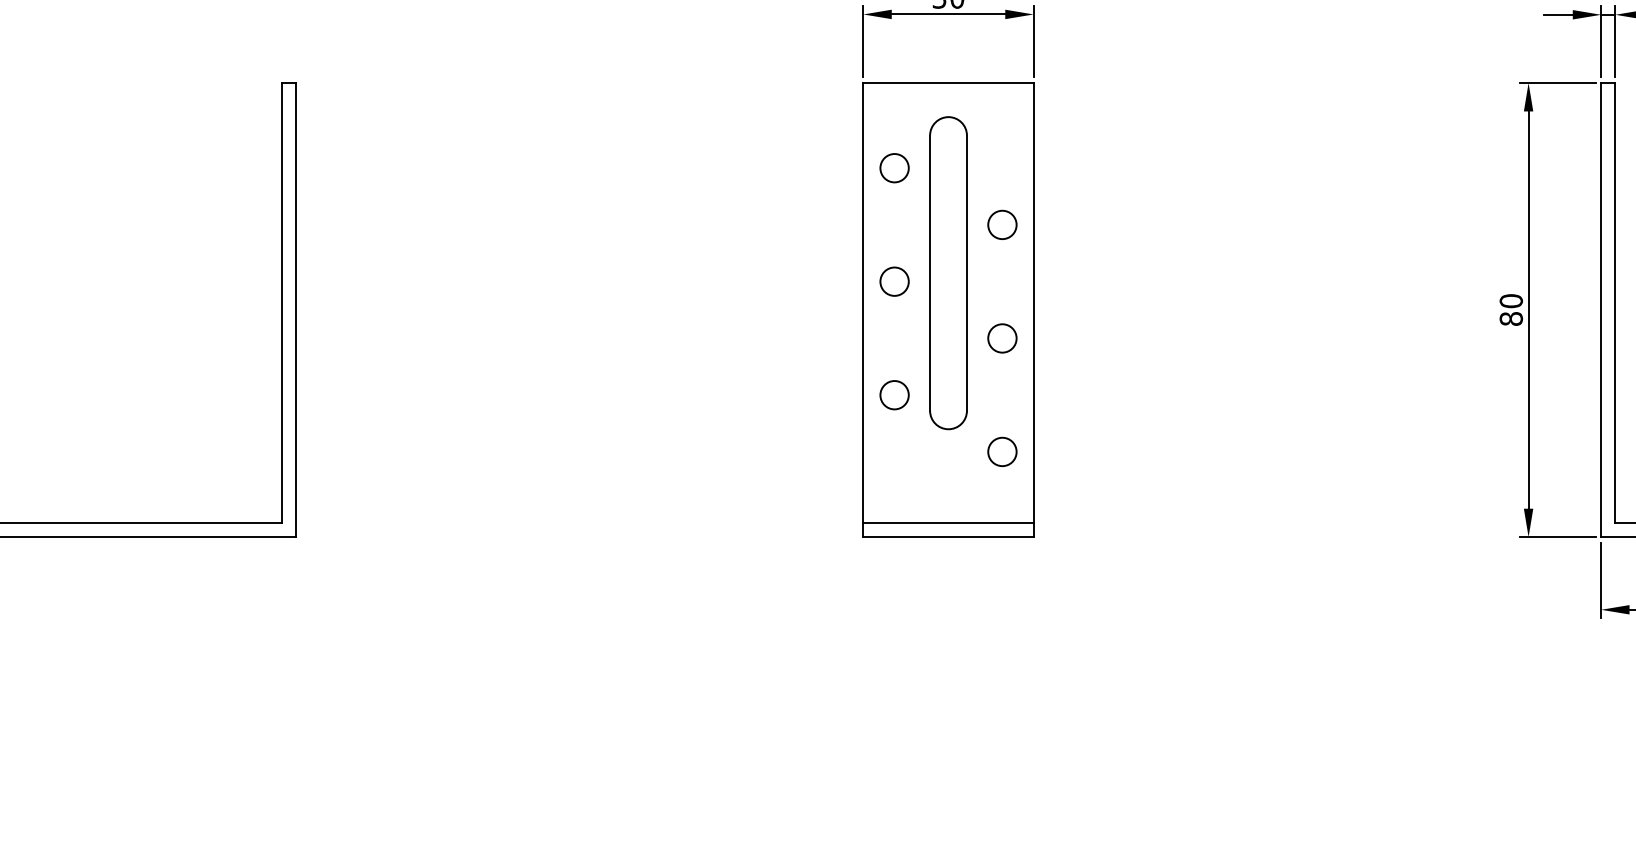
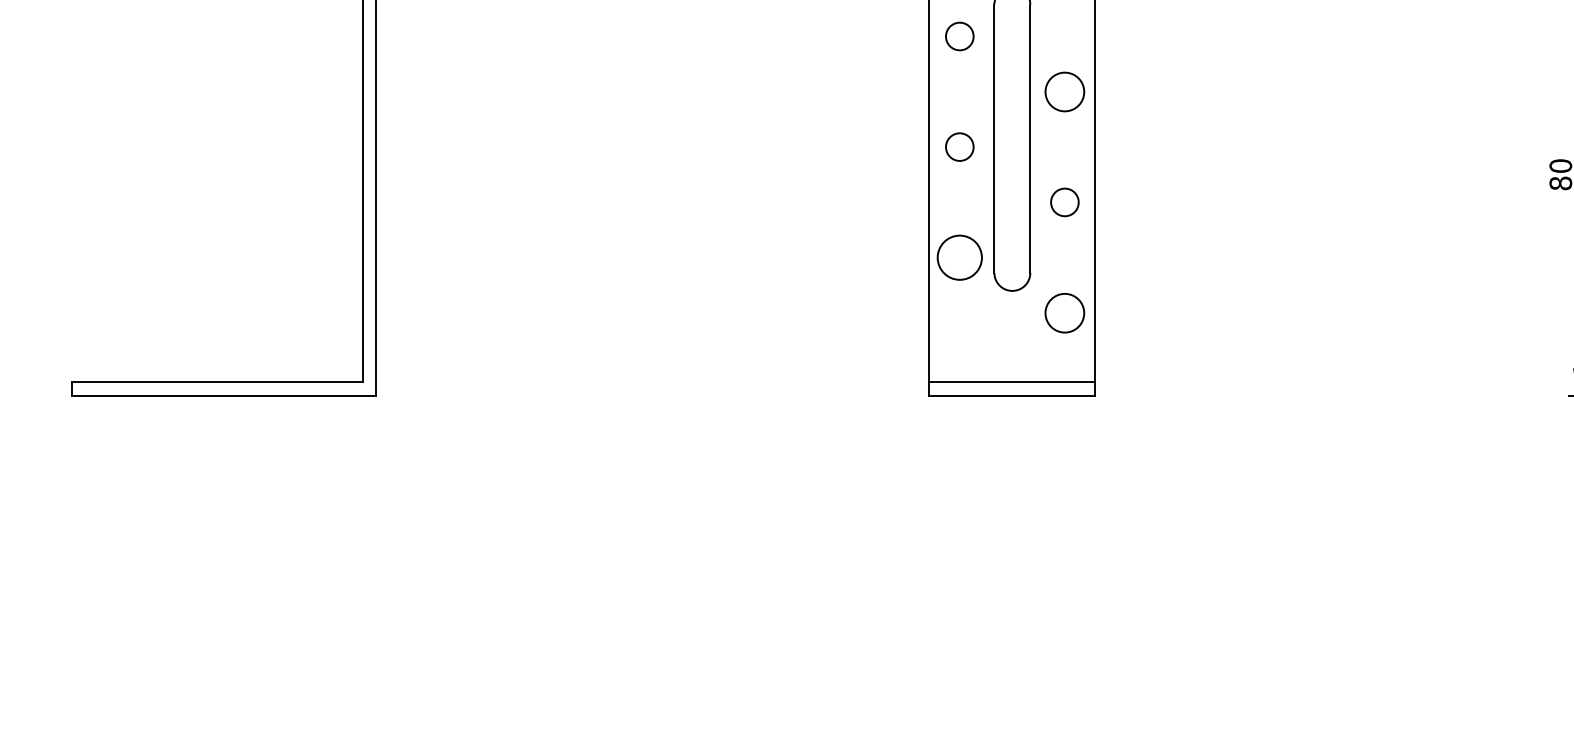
circle: (1002, 224) -> (1064, 91), size x1.4
circle: (894, 395) -> (959, 258), size x1.6
circle: (1002, 451) -> (1064, 312), size x1.4

